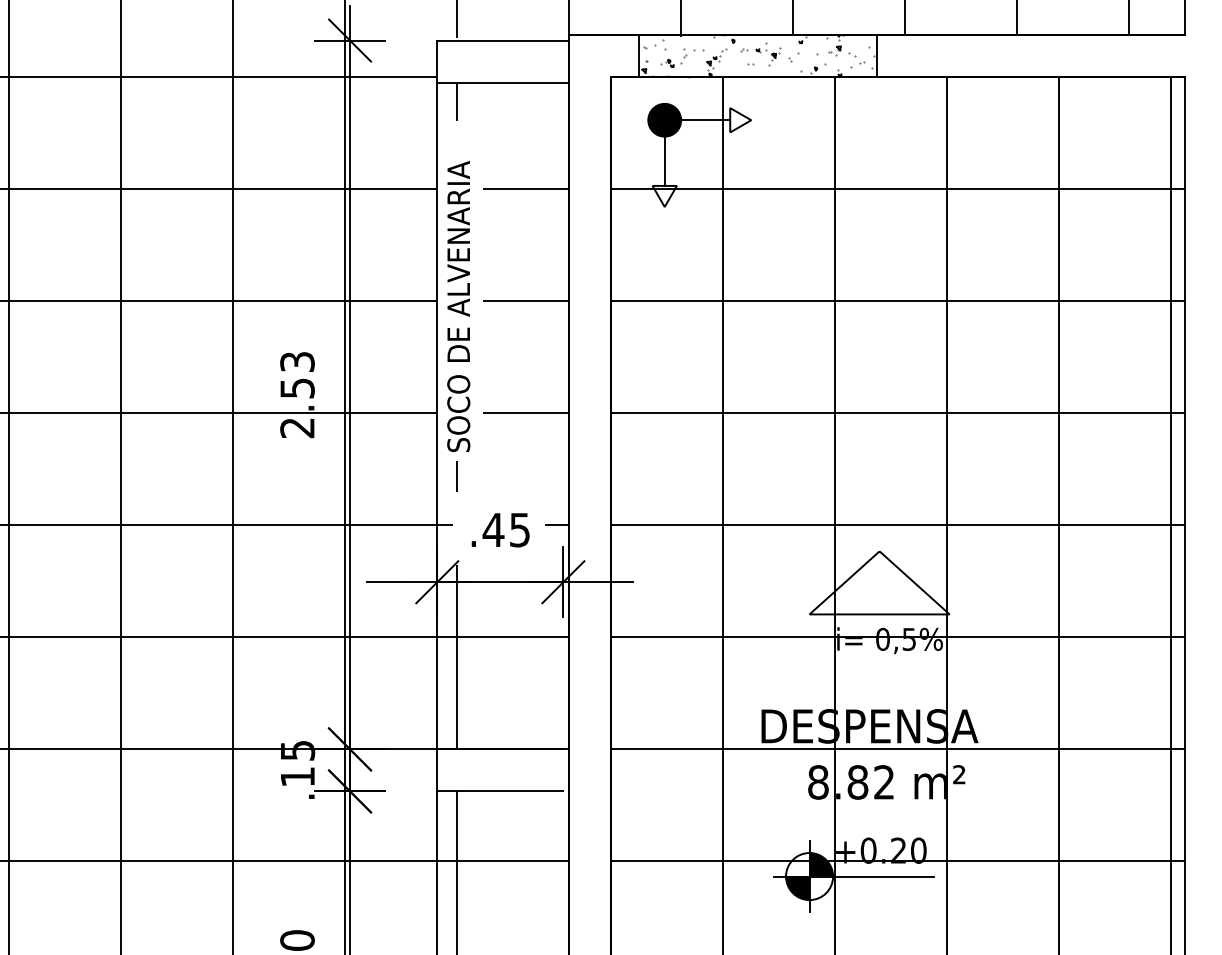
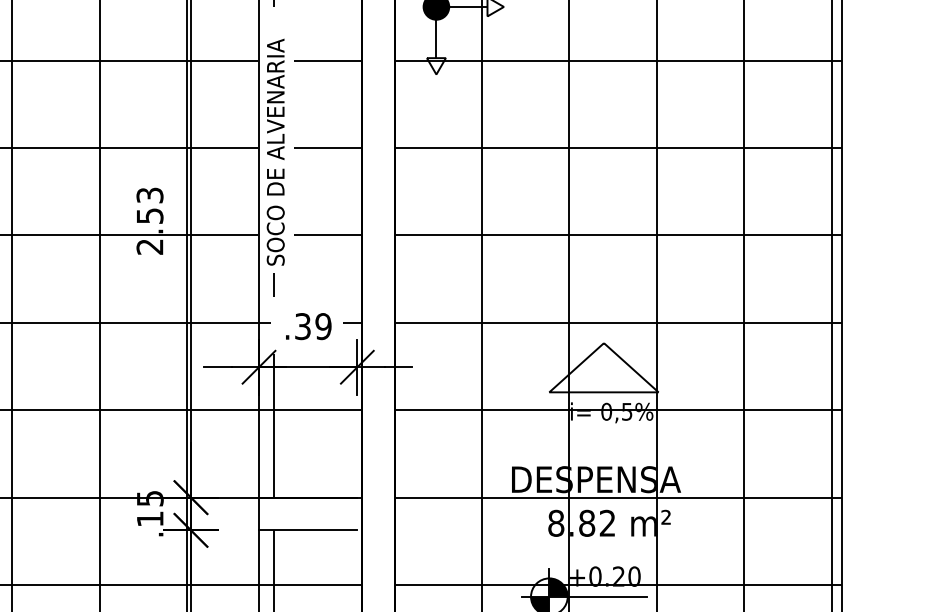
text: (506, 529) -> (313, 326), .45 -> .39

